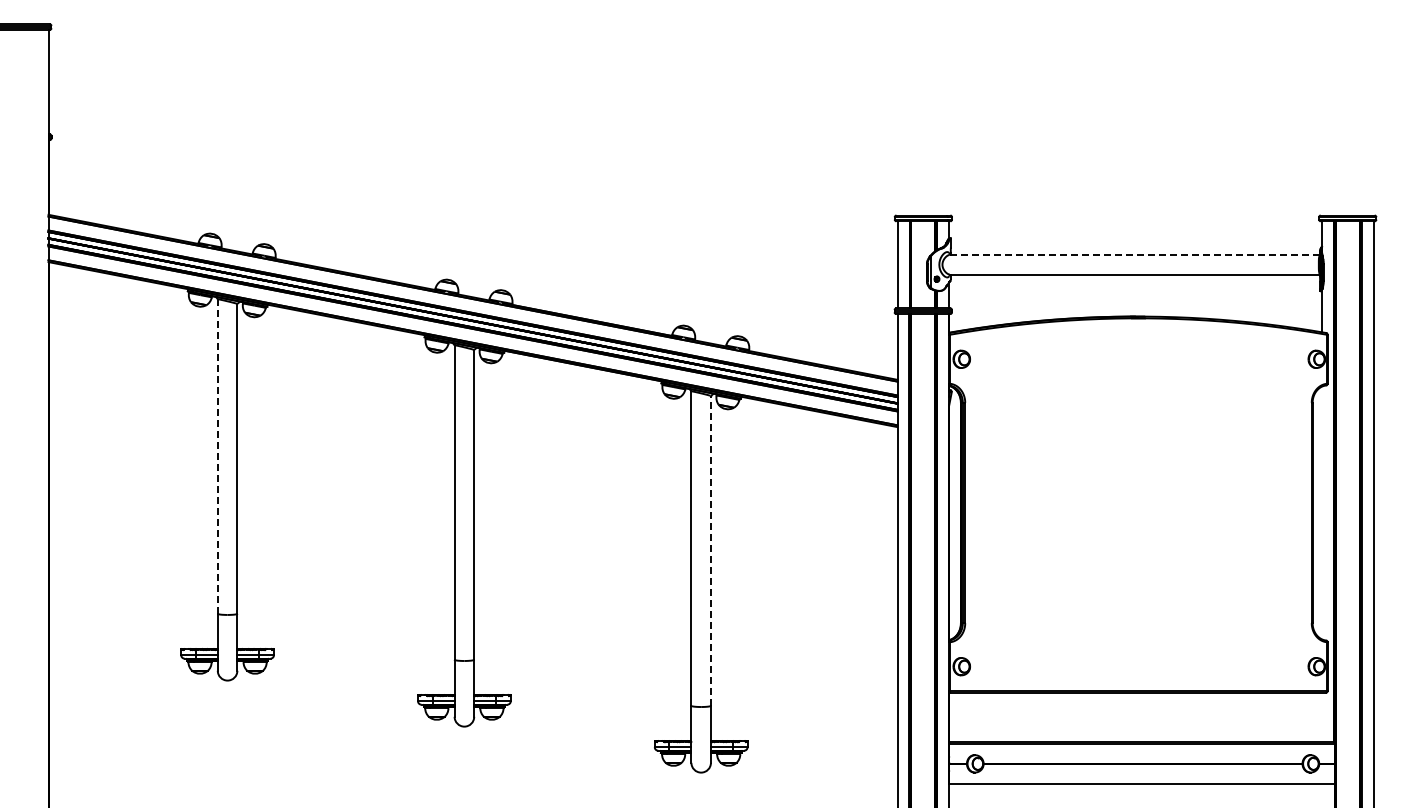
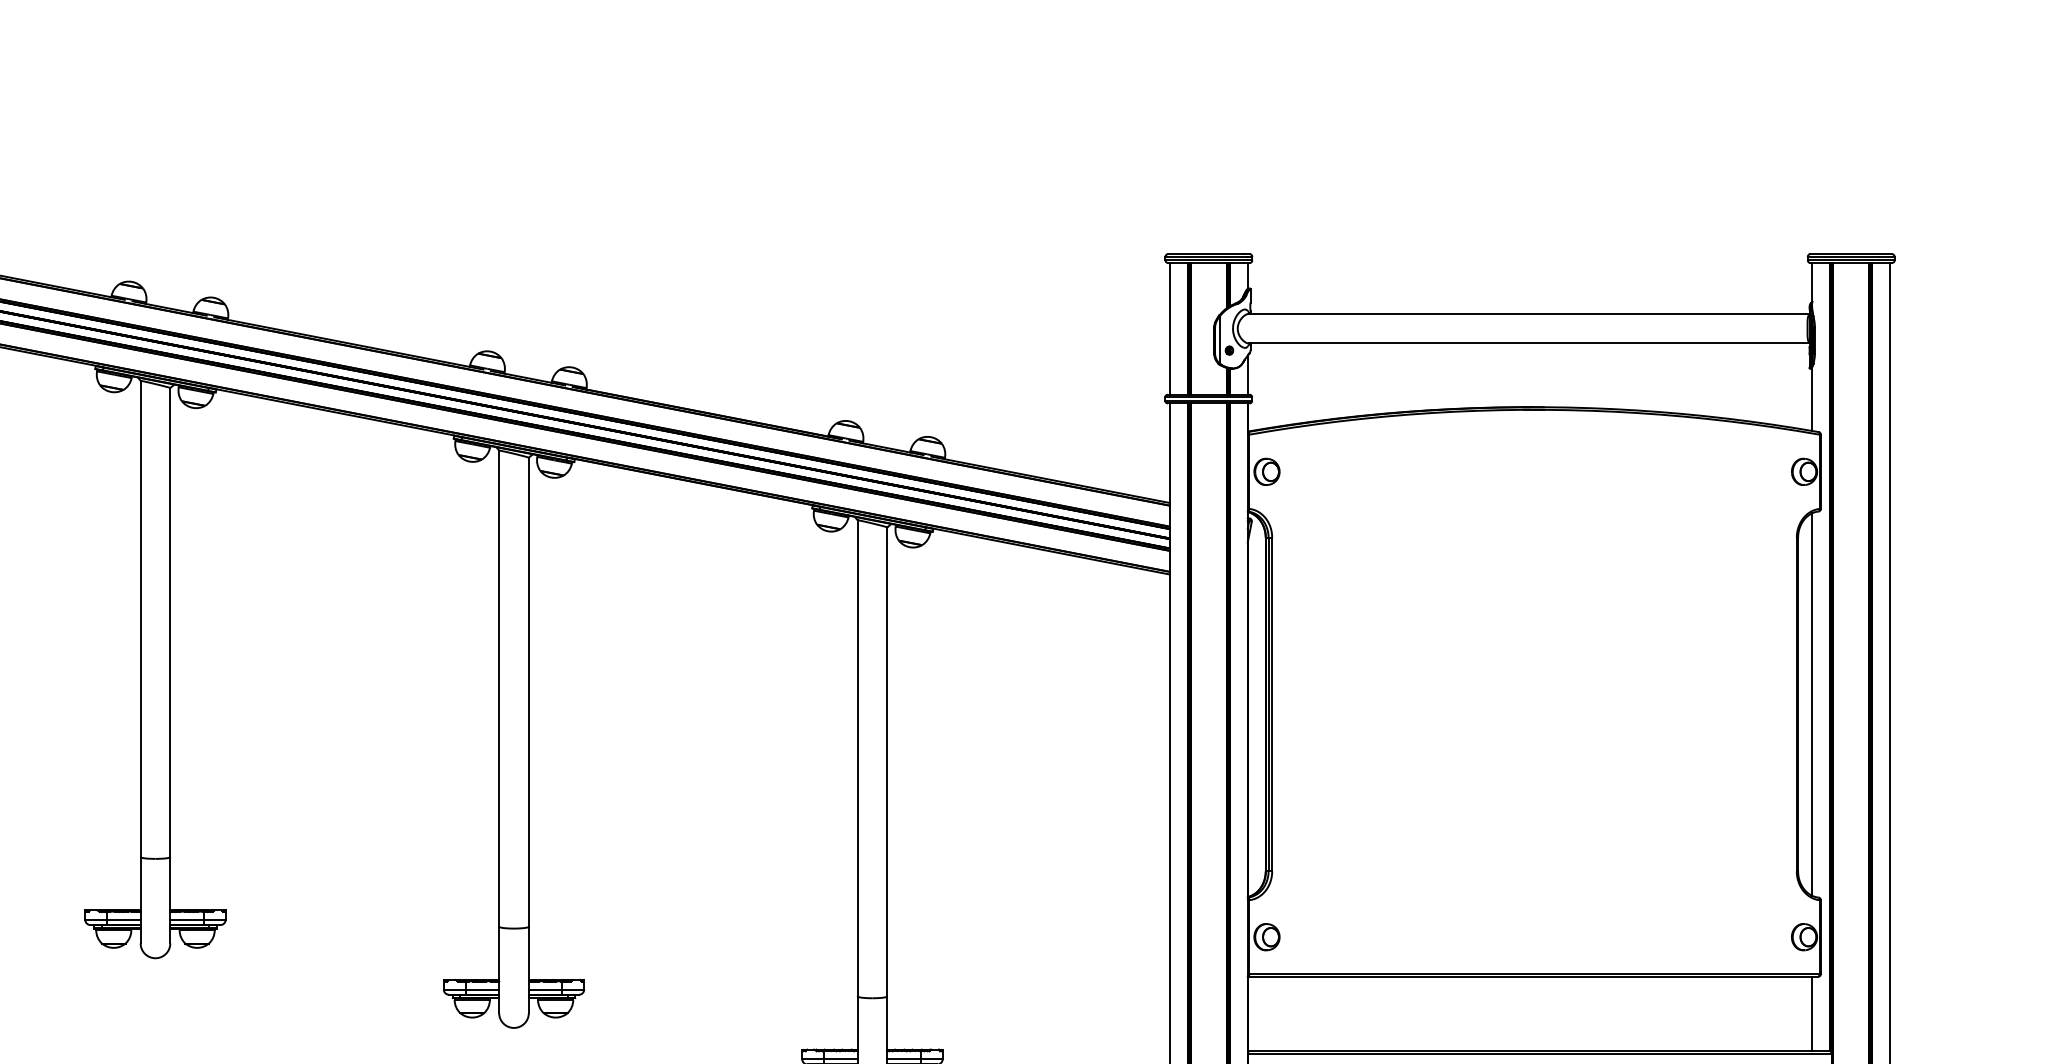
line: (1134, 254) -> (1528, 313), dashed -> solid
line: (217, 456) -> (140, 619), dashed -> solid
line: (1321, 512) -> (1811, 703), added
line: (710, 550) -> (886, 761), dashed -> solid
line: (1321, 717) -> (1811, 1014), added

